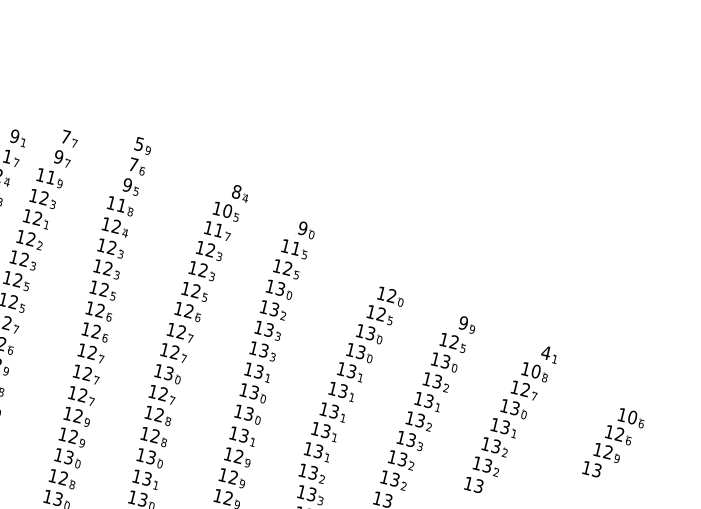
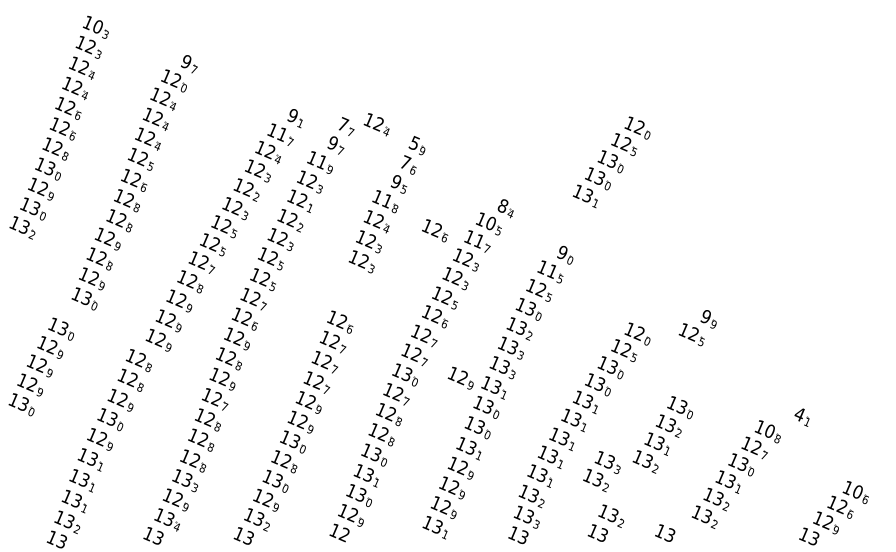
part: (98, 131) -> (376, 124), added
part: (336, 131) -> (611, 162), added
part: (173, 226) -> (435, 230), added
part: (99, 300) -> (350, 291), removed
part: (456, 336) -> (697, 328), moved
part: (548, 355) -> (801, 417), moved
part: (222, 368) -> (460, 377), added
part: (404, 450) -> (601, 471), moved
text: (473, 484) -> (665, 532), moved

